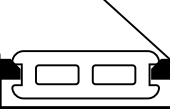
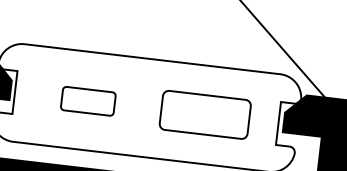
part: (57, 74) -> (88, 100), size x0.6

